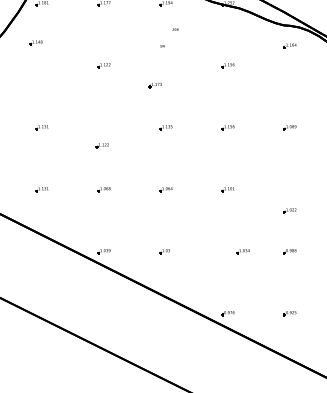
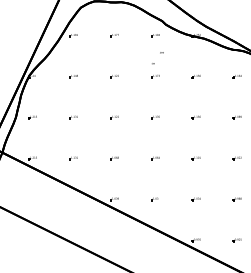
part: (35, 42) -> (73, 76), moved
part: (288, 45) -> (236, 76), moved
part: (155, 85) -> (155, 76), moved
part: (102, 145) -> (114, 117), moved
part: (288, 211) -> (236, 158), moved
part: (241, 251) -> (195, 199), moved

